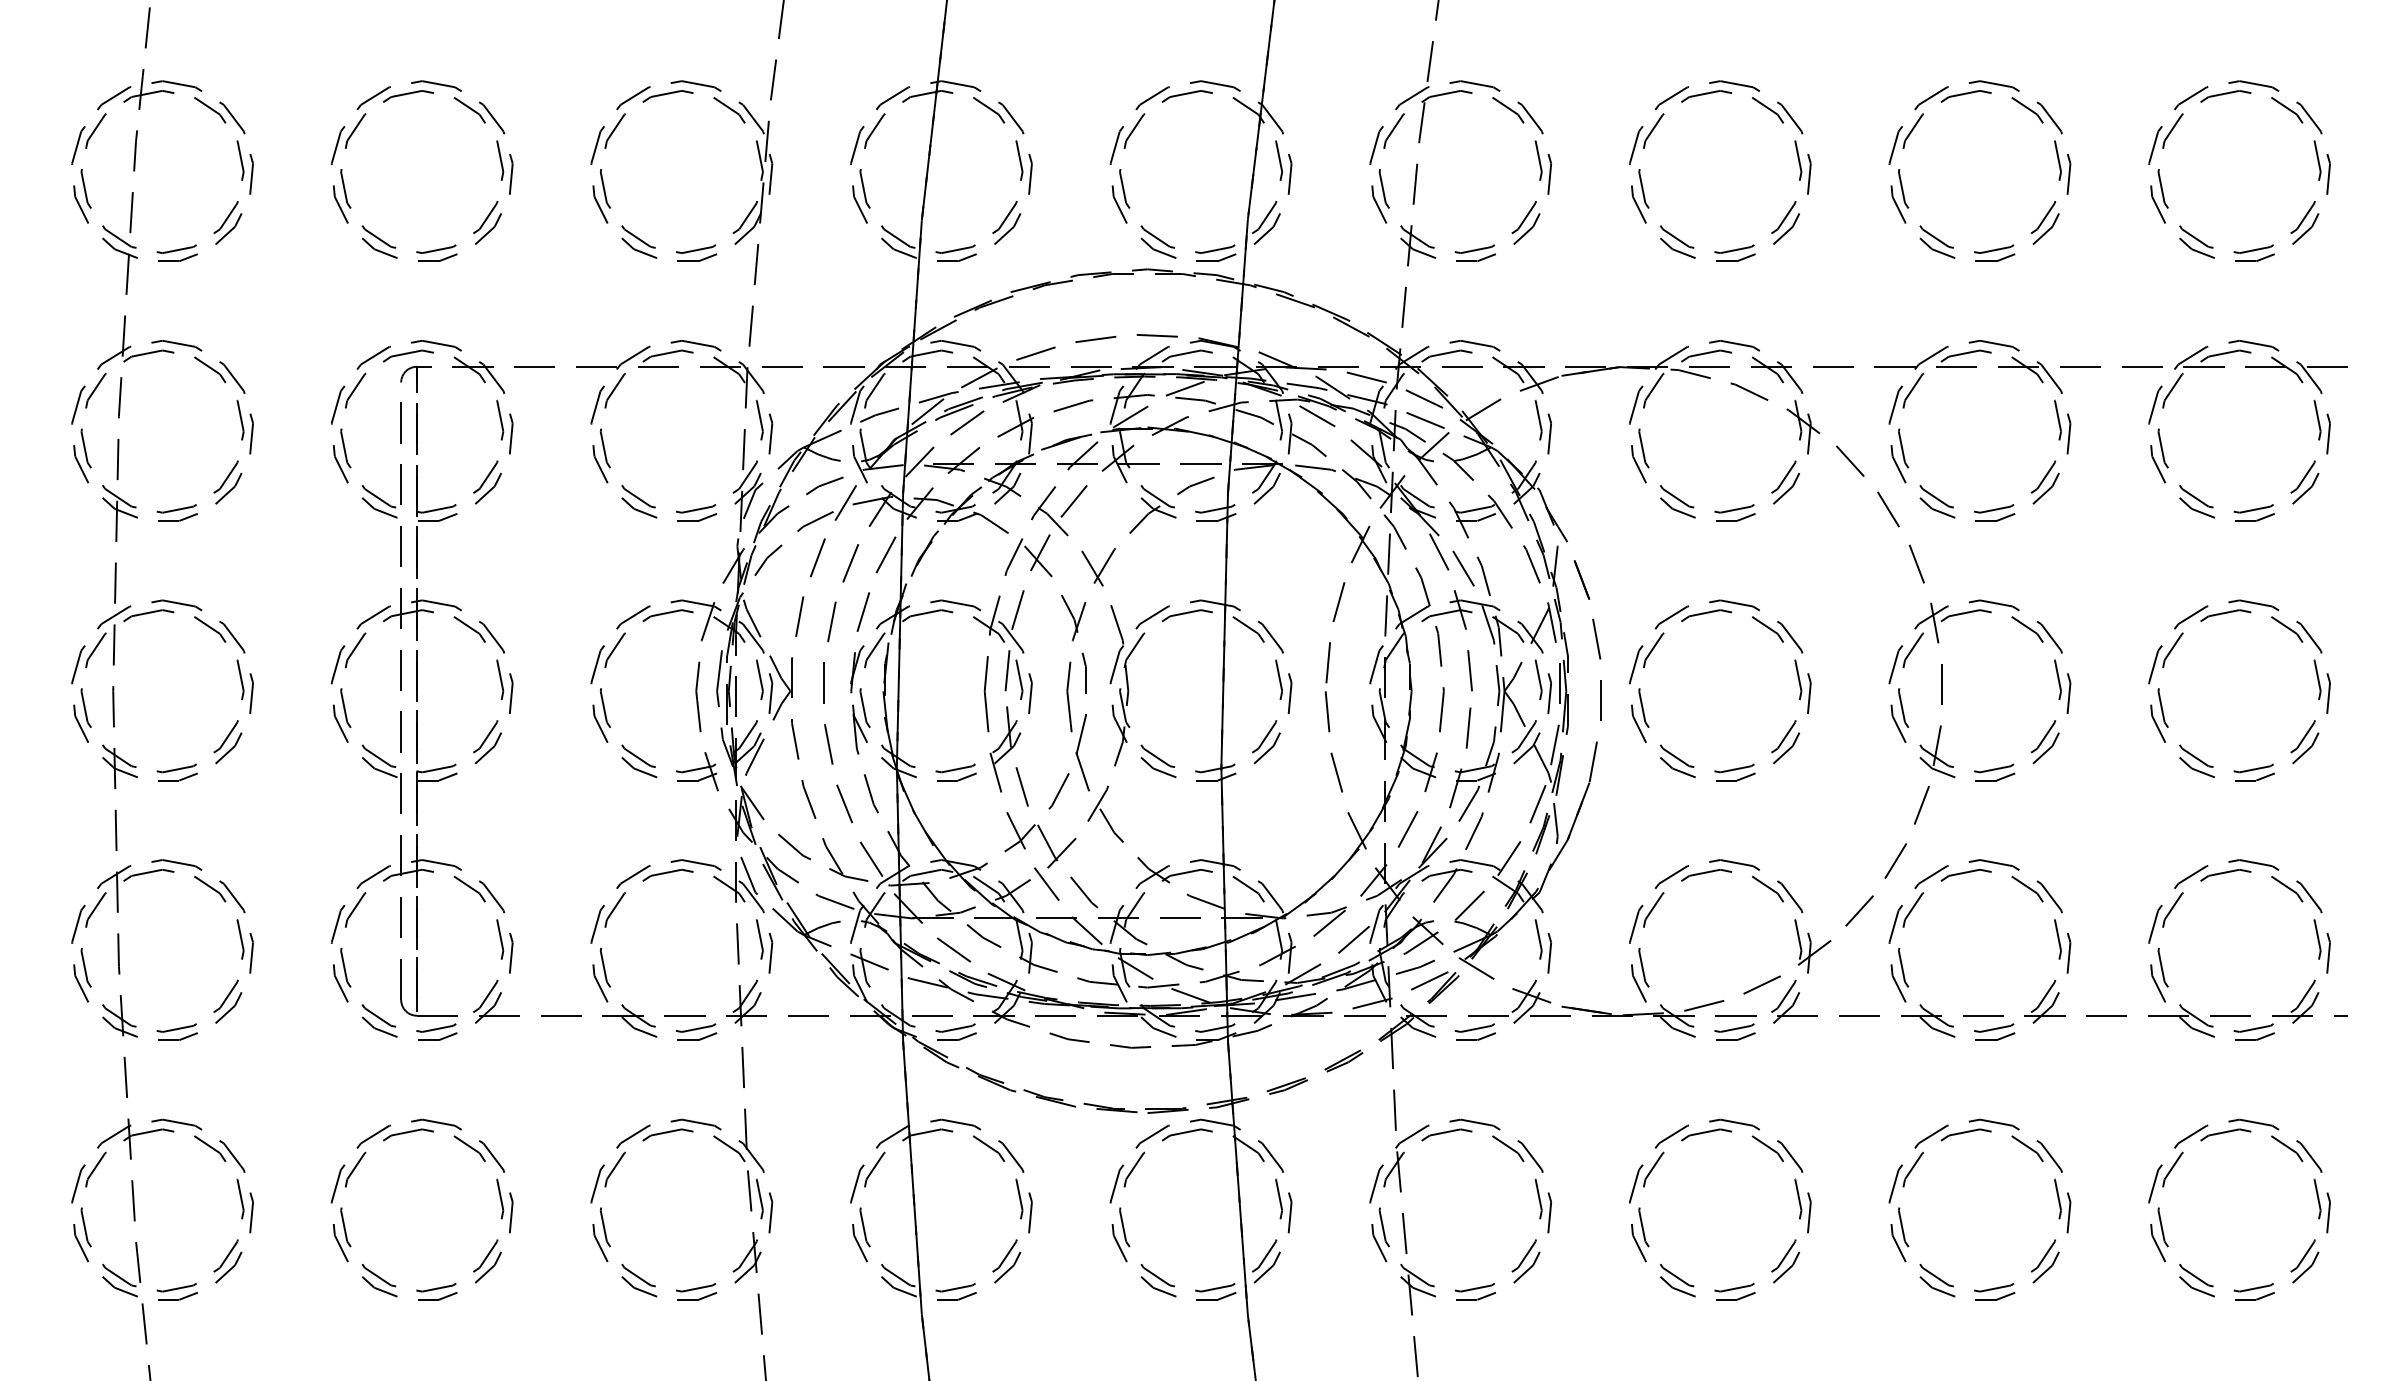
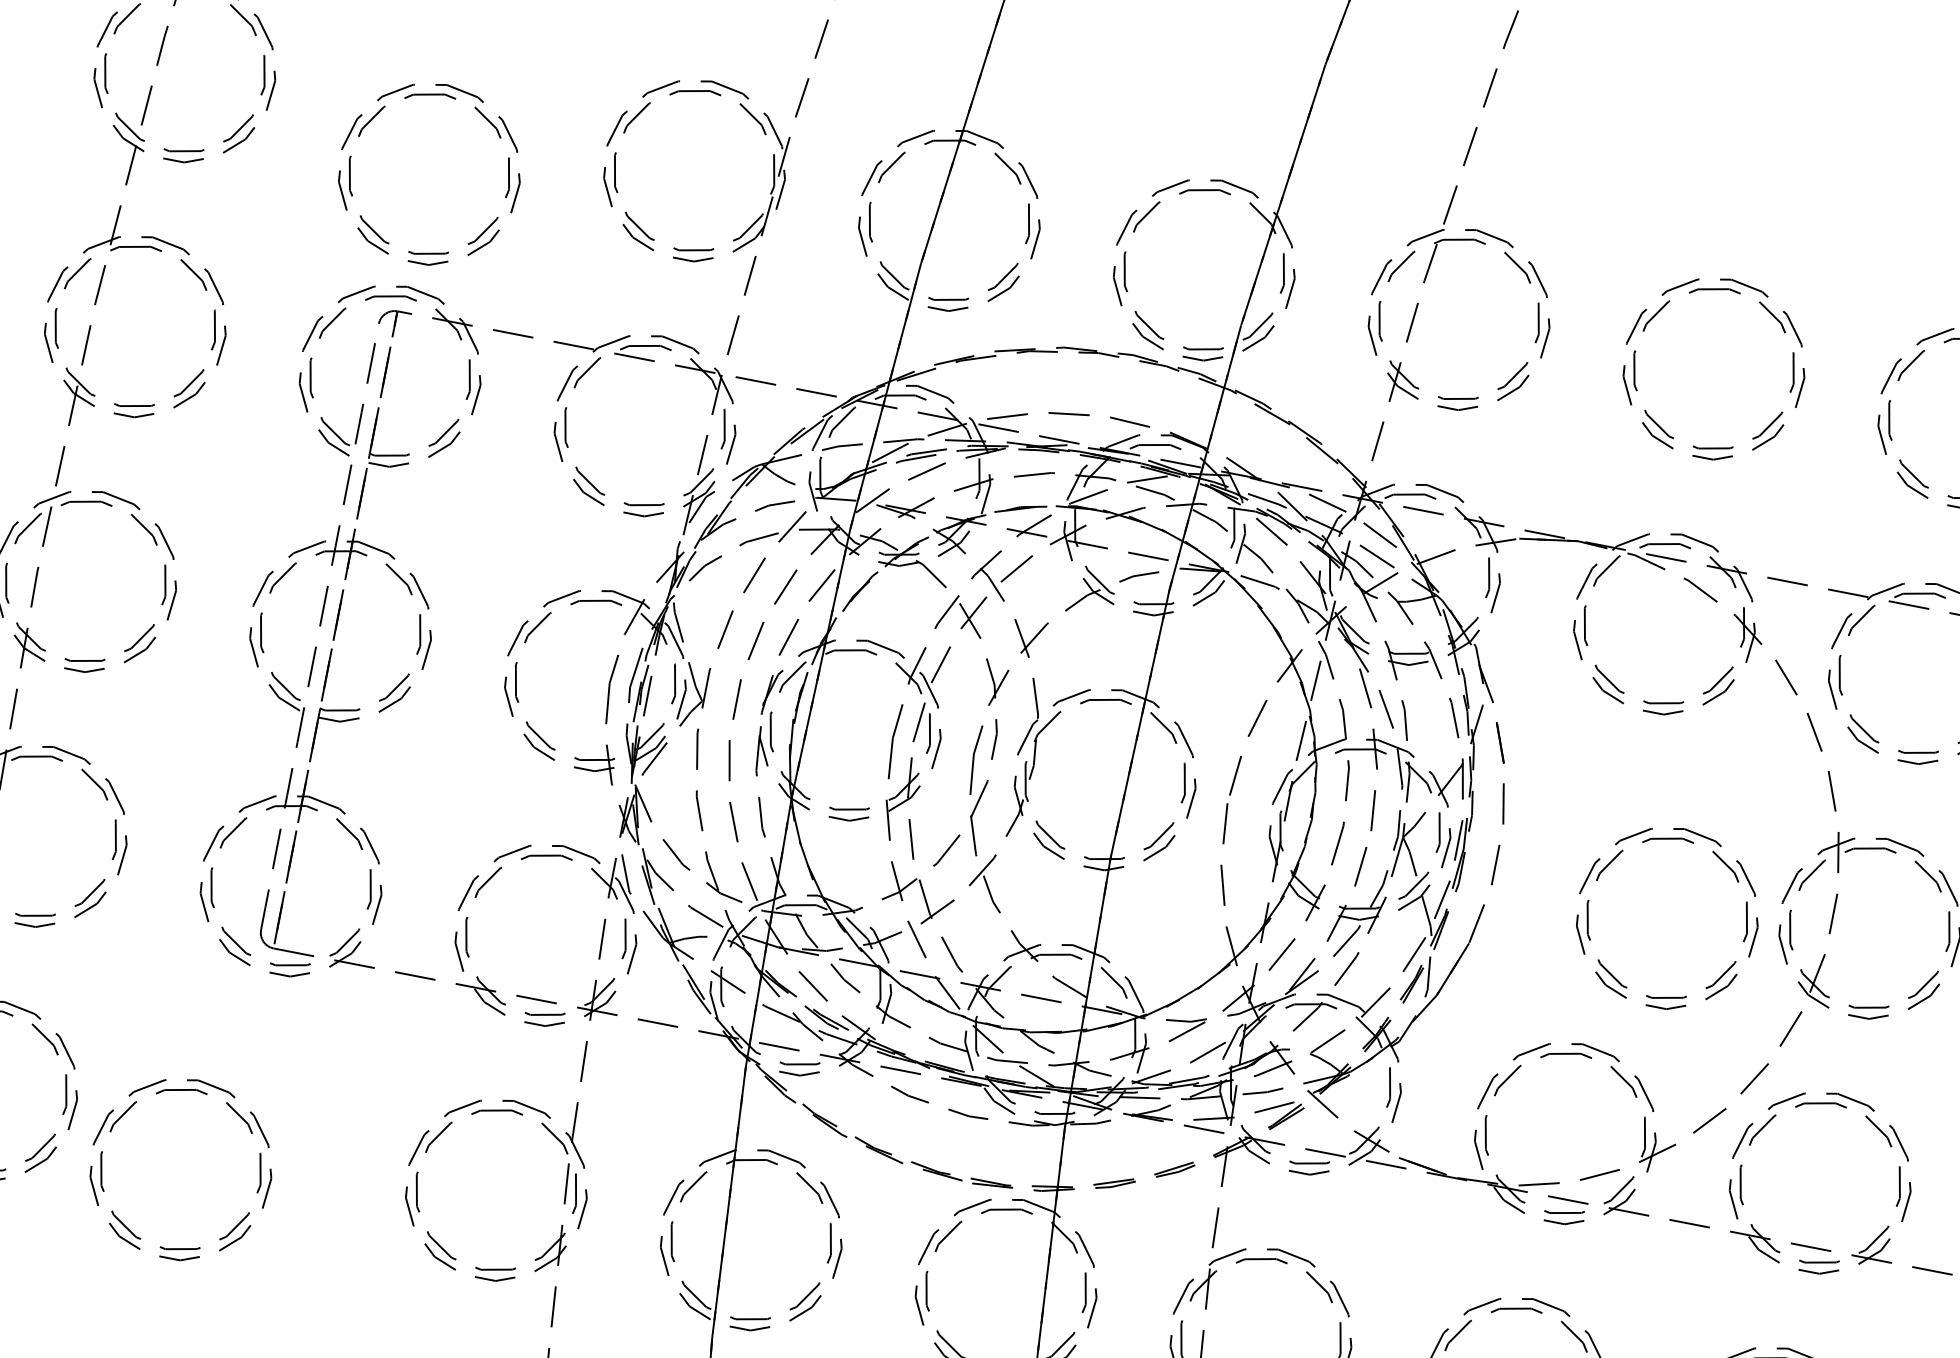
part: (405, 95) -> (427, 95), moved
part: (1704, 614) -> (1666, 839), moved
part: (357, 1166) -> (125, 1114), moved

